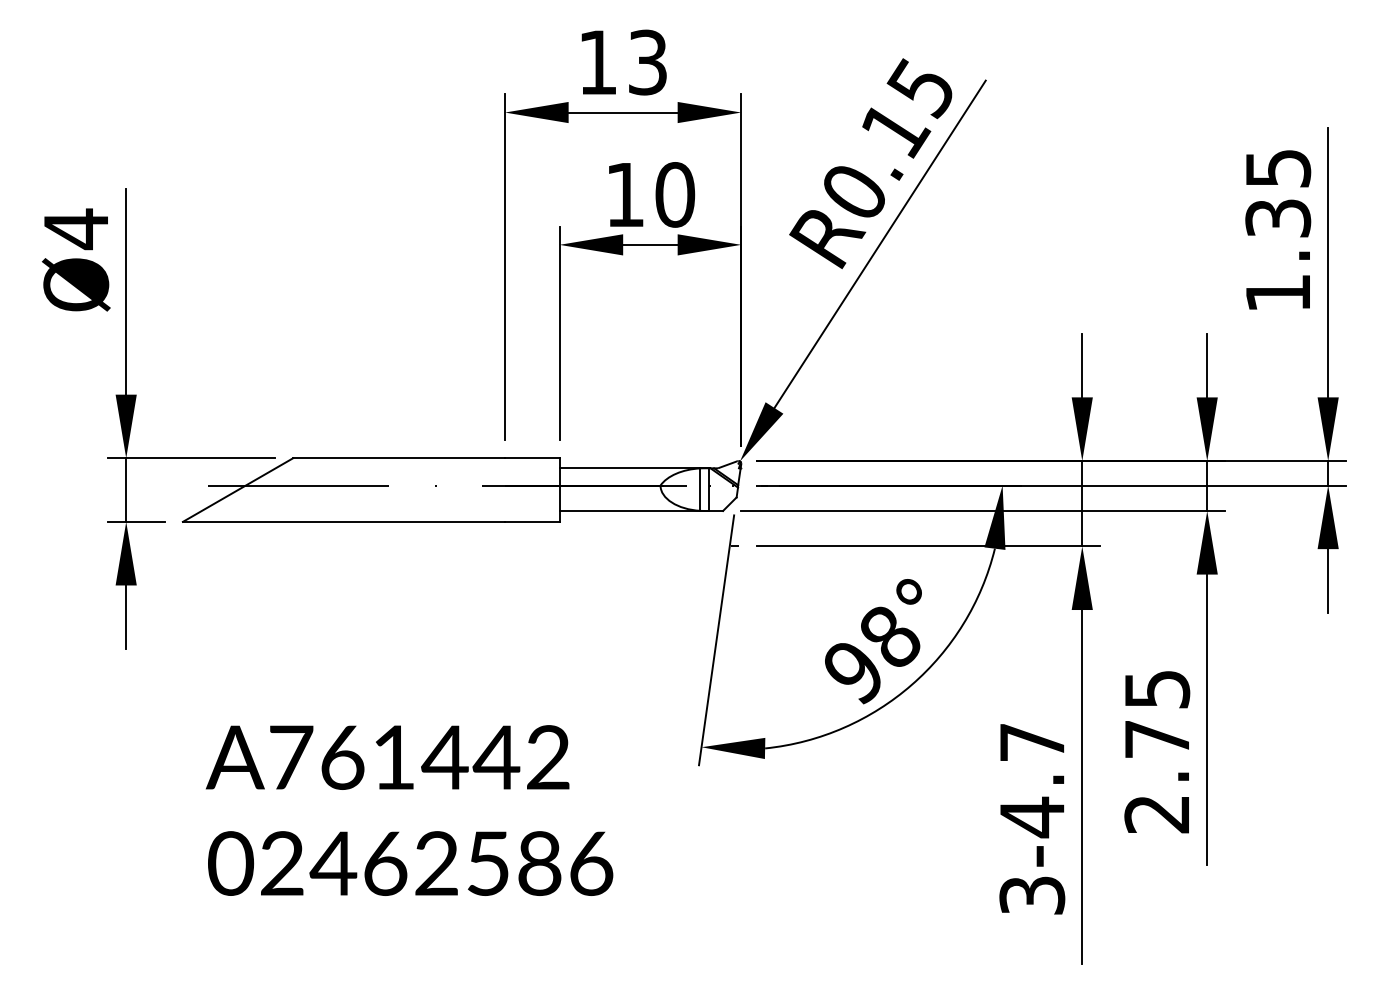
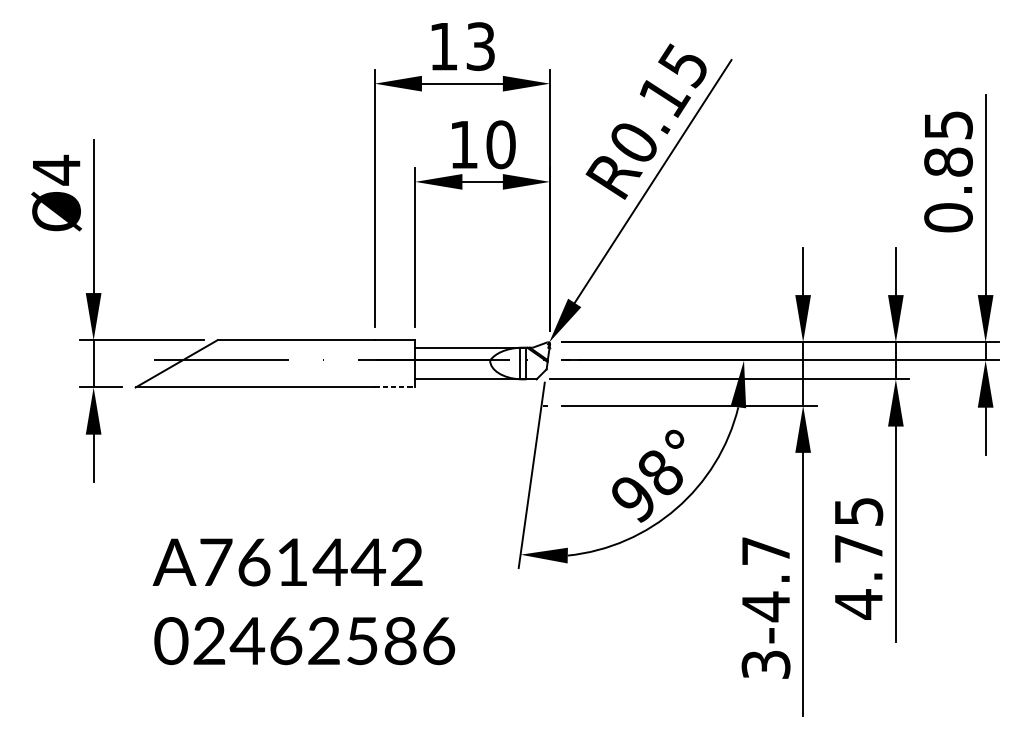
text: (1278, 255) -> (948, 189), 1.35 -> 0.85
line: (532, 521) -> (395, 387), solid -> dashed
text: (1156, 814) -> (858, 604), 2.75 -> 4.75

